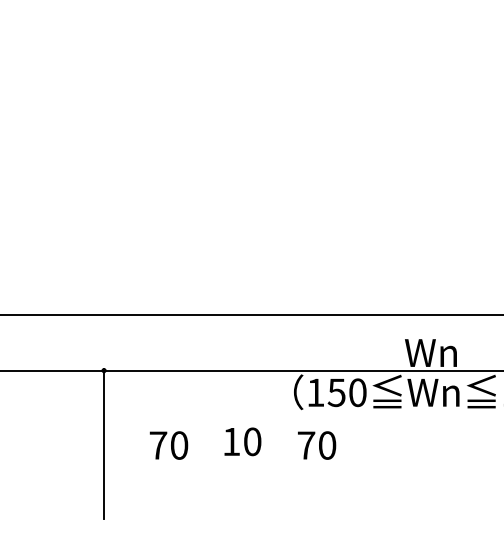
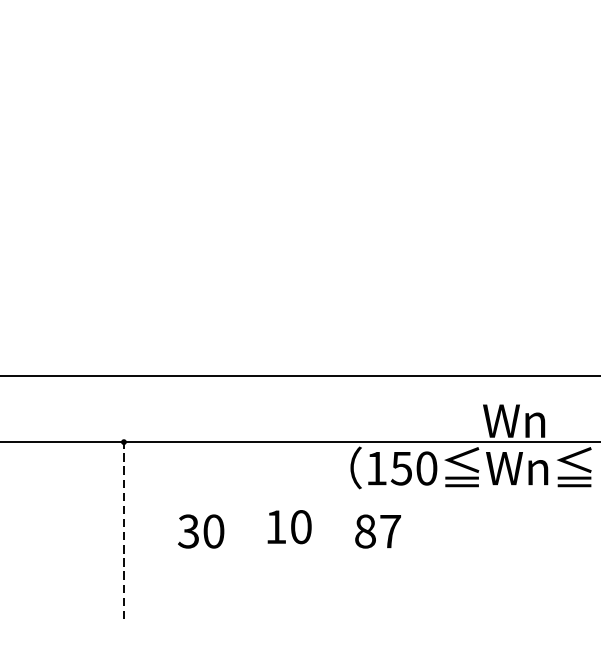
line: (104, 443) -> (124, 529), solid -> dashed
text: (158, 445) -> (188, 531), 70 -> 30
text: (316, 445) -> (377, 531), 70 -> 87

